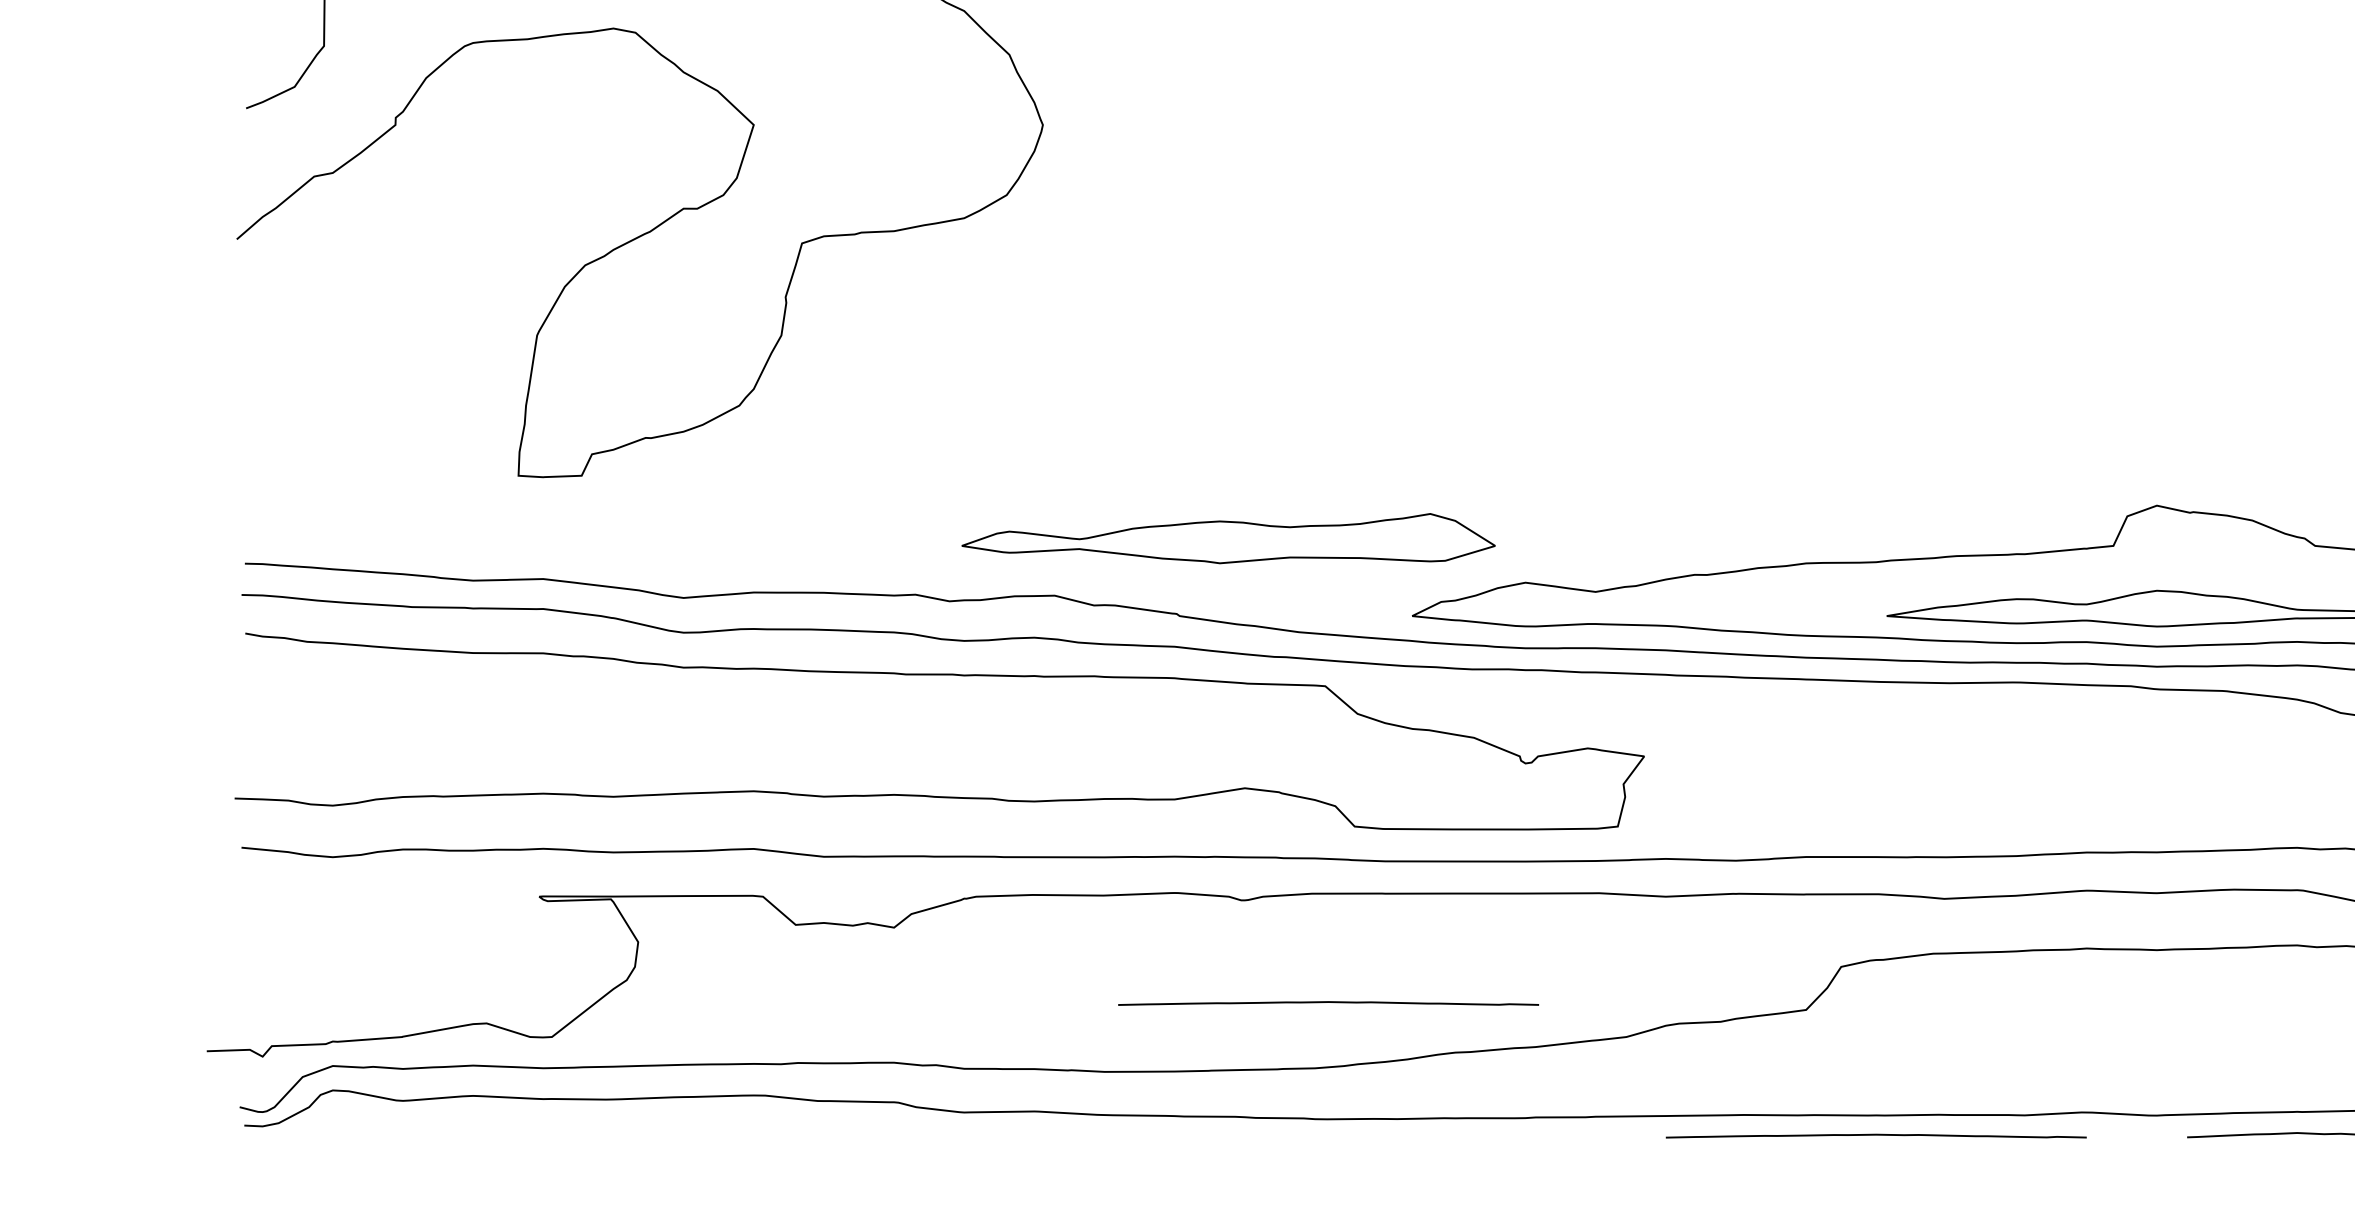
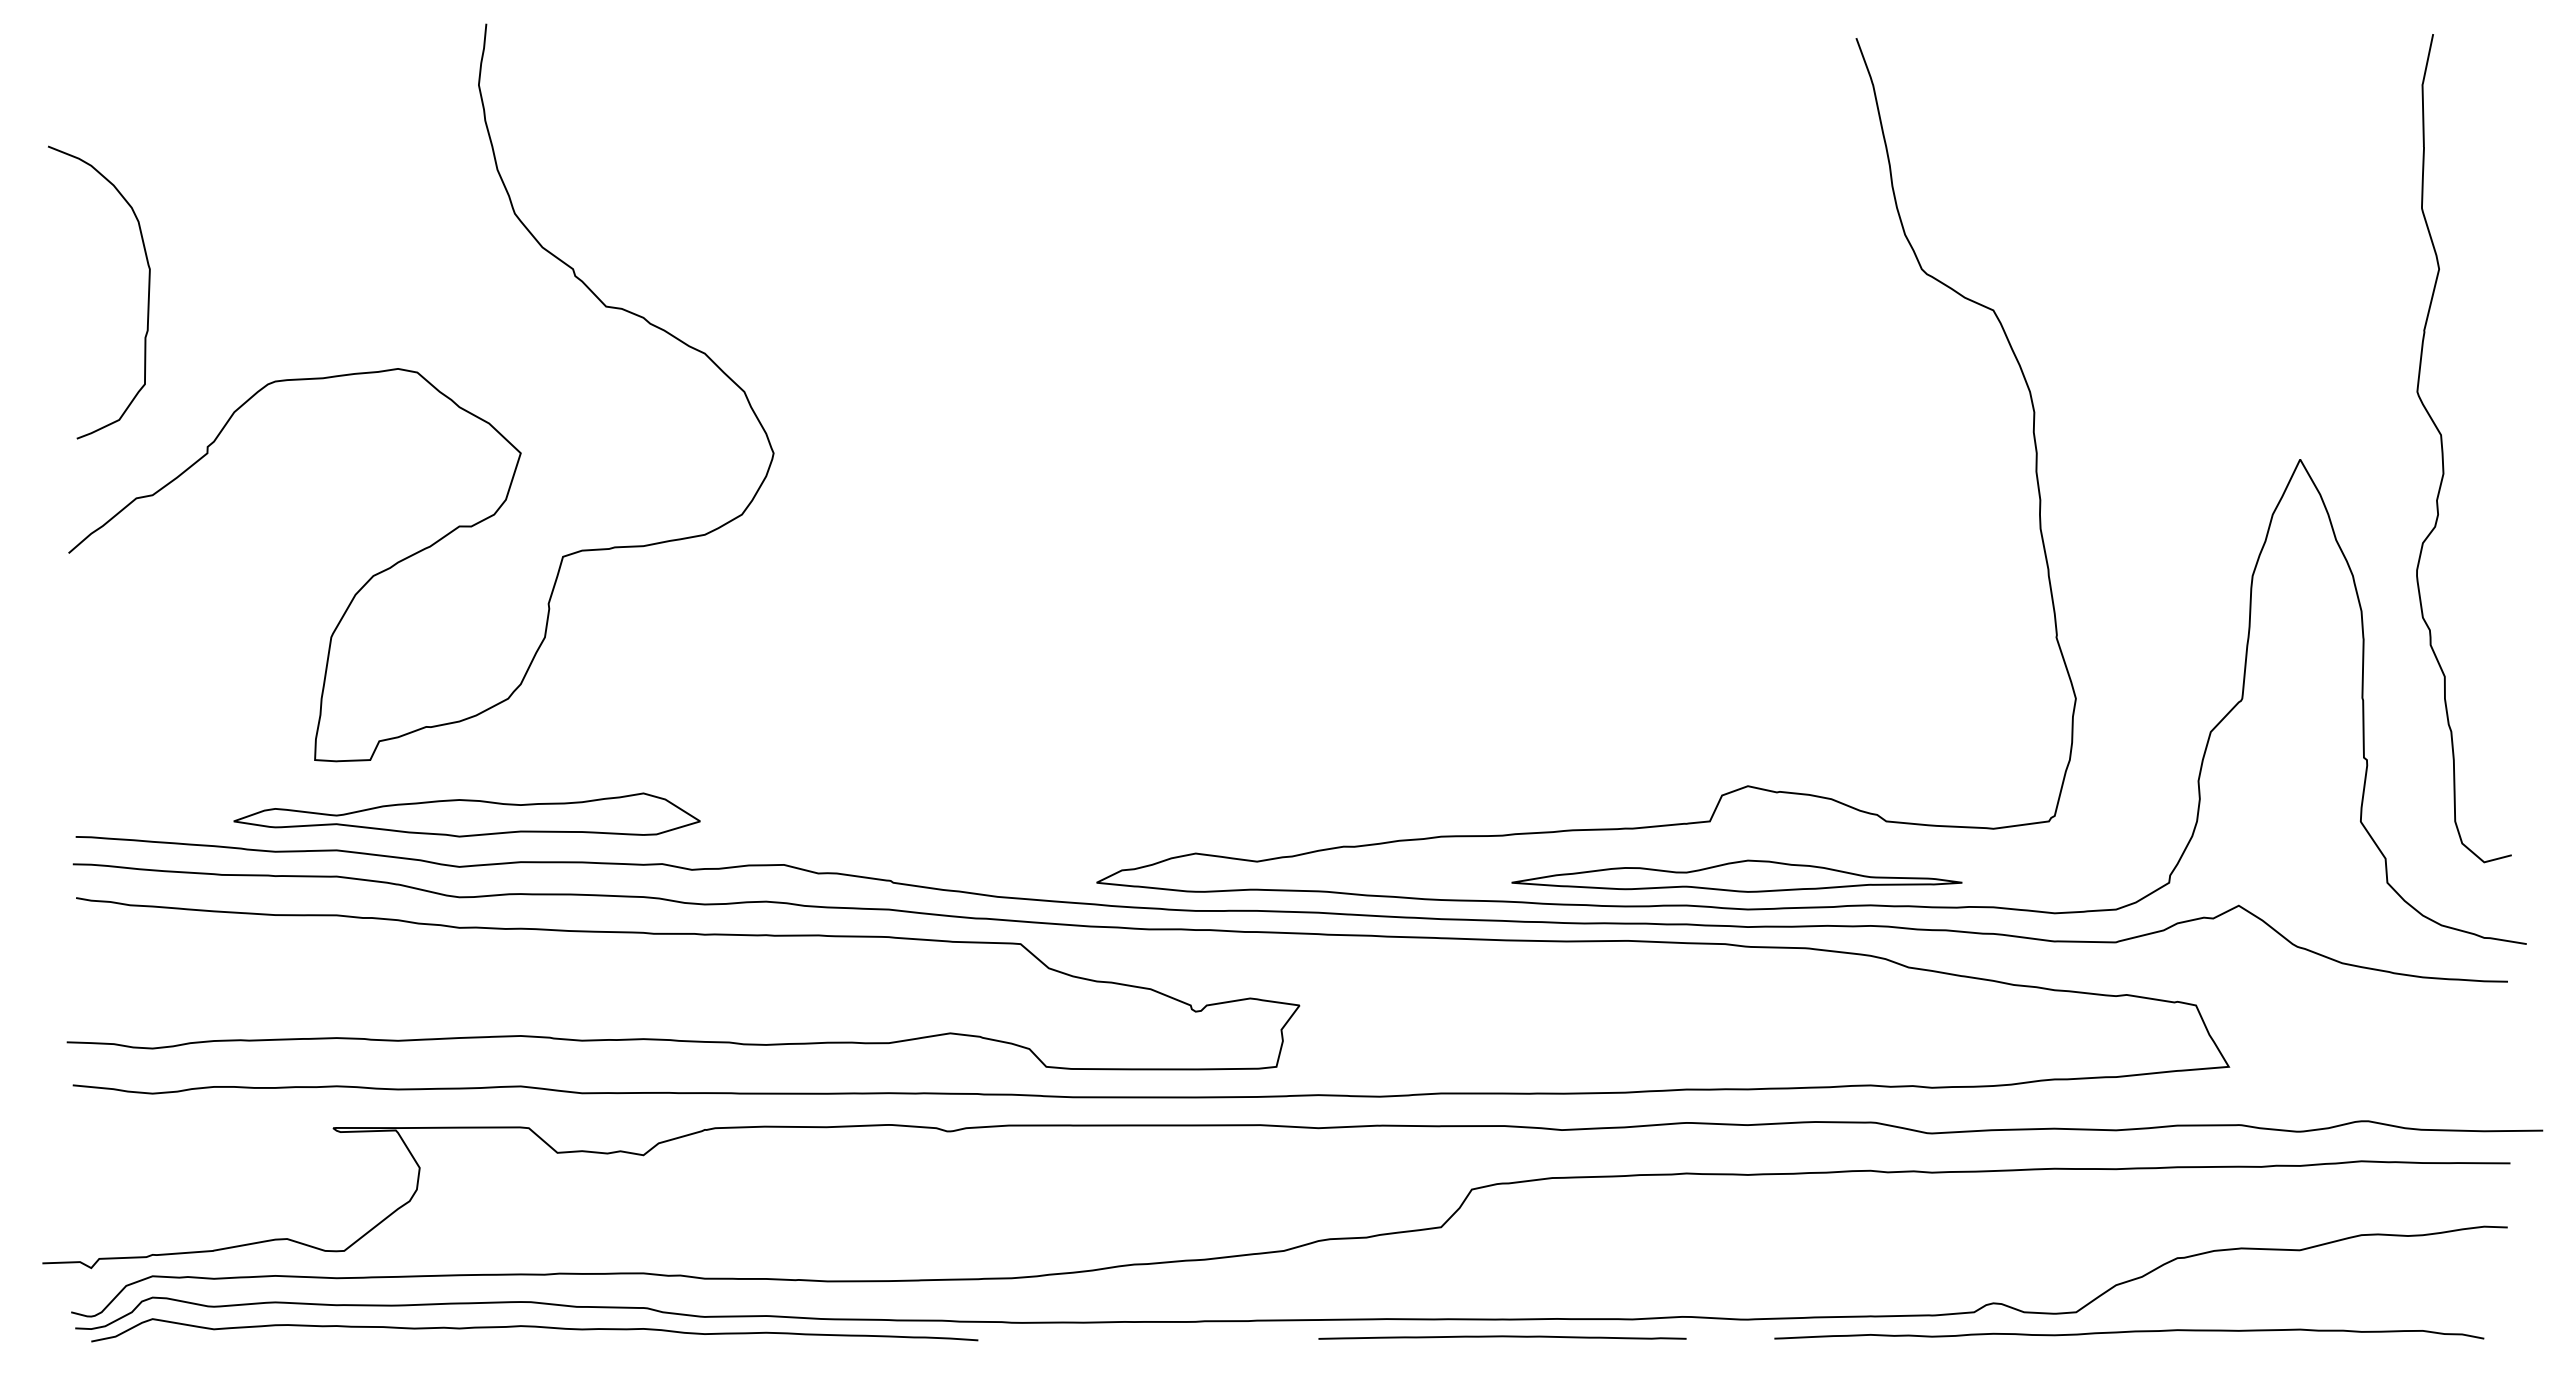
part: (1227, 538) -> (466, 814), moved
curve: (1328, 1003) -> (1023, 1221), removed
curve: (769, 1124) -> (534, 1327), added

